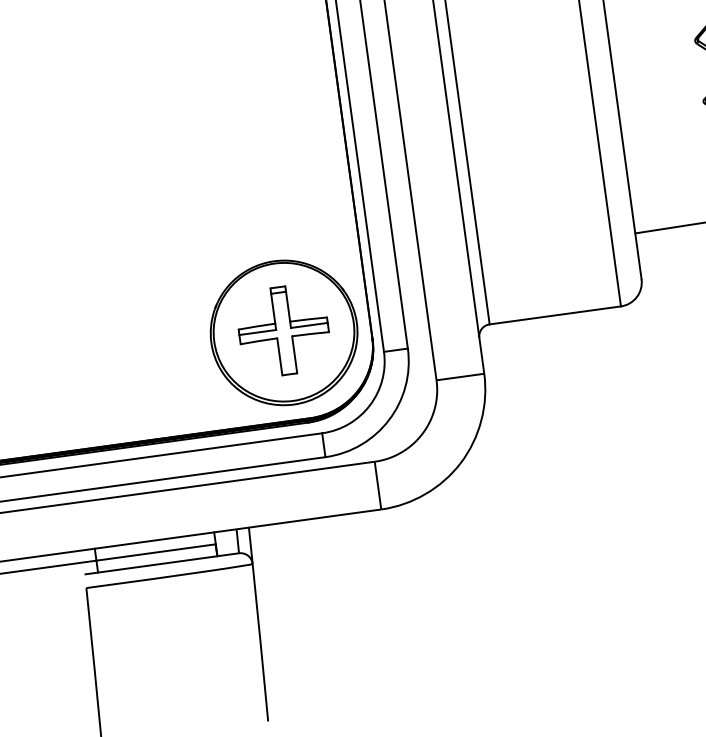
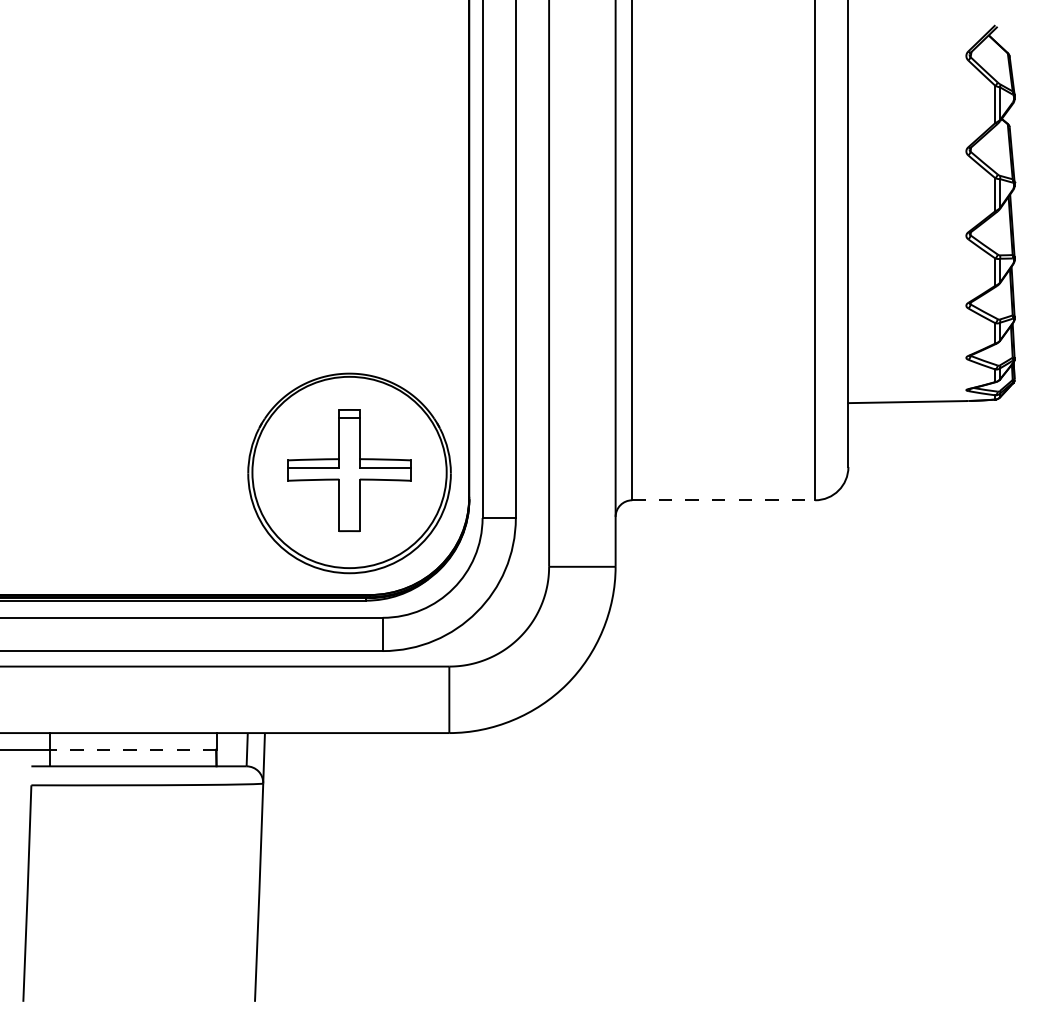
line: (555, 315) -> (724, 500), solid -> dashed
line: (155, 552) -> (132, 749), solid -> dashed

